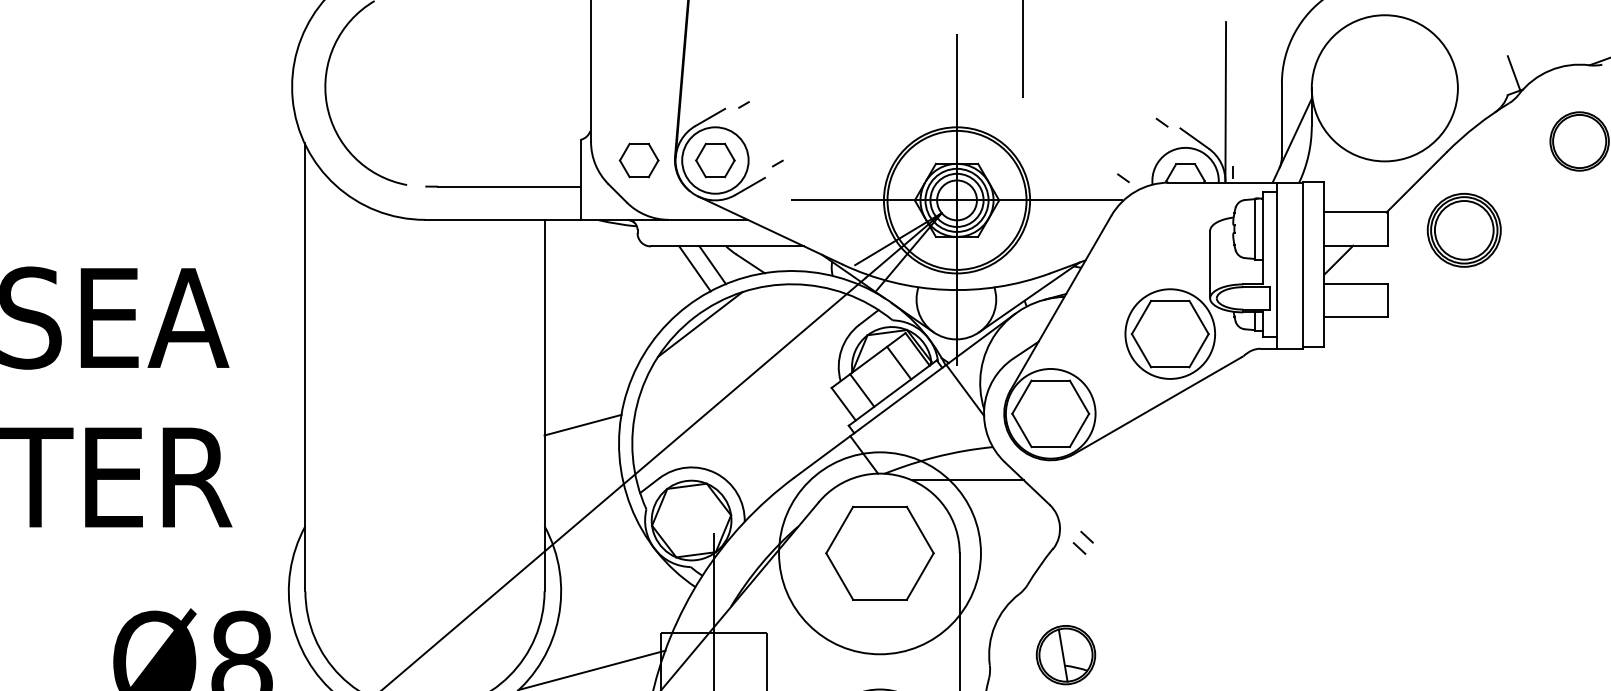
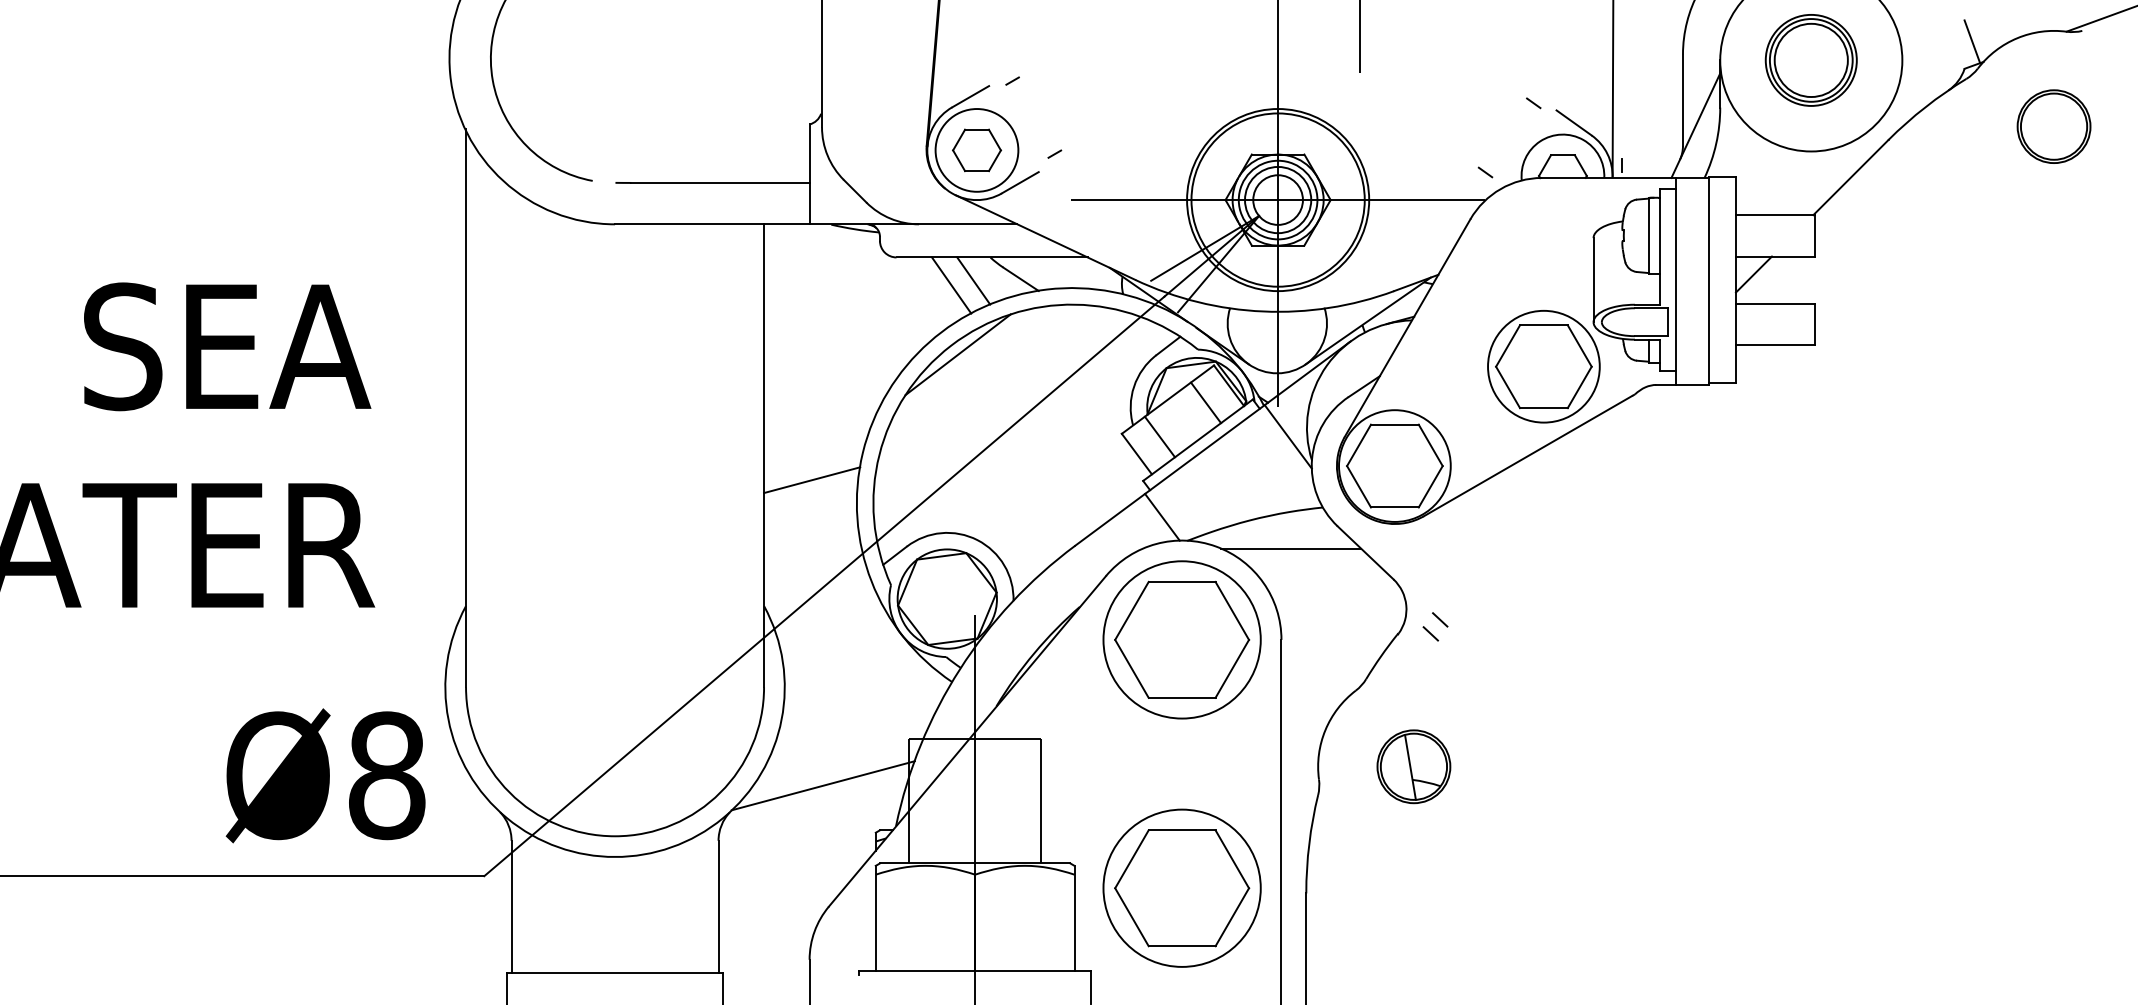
part: (639, 160) -> (882, 150), removed
part: (1463, 230) -> (1810, 60), moved
circle: (879, 552) -> (1181, 639), size x0.62

